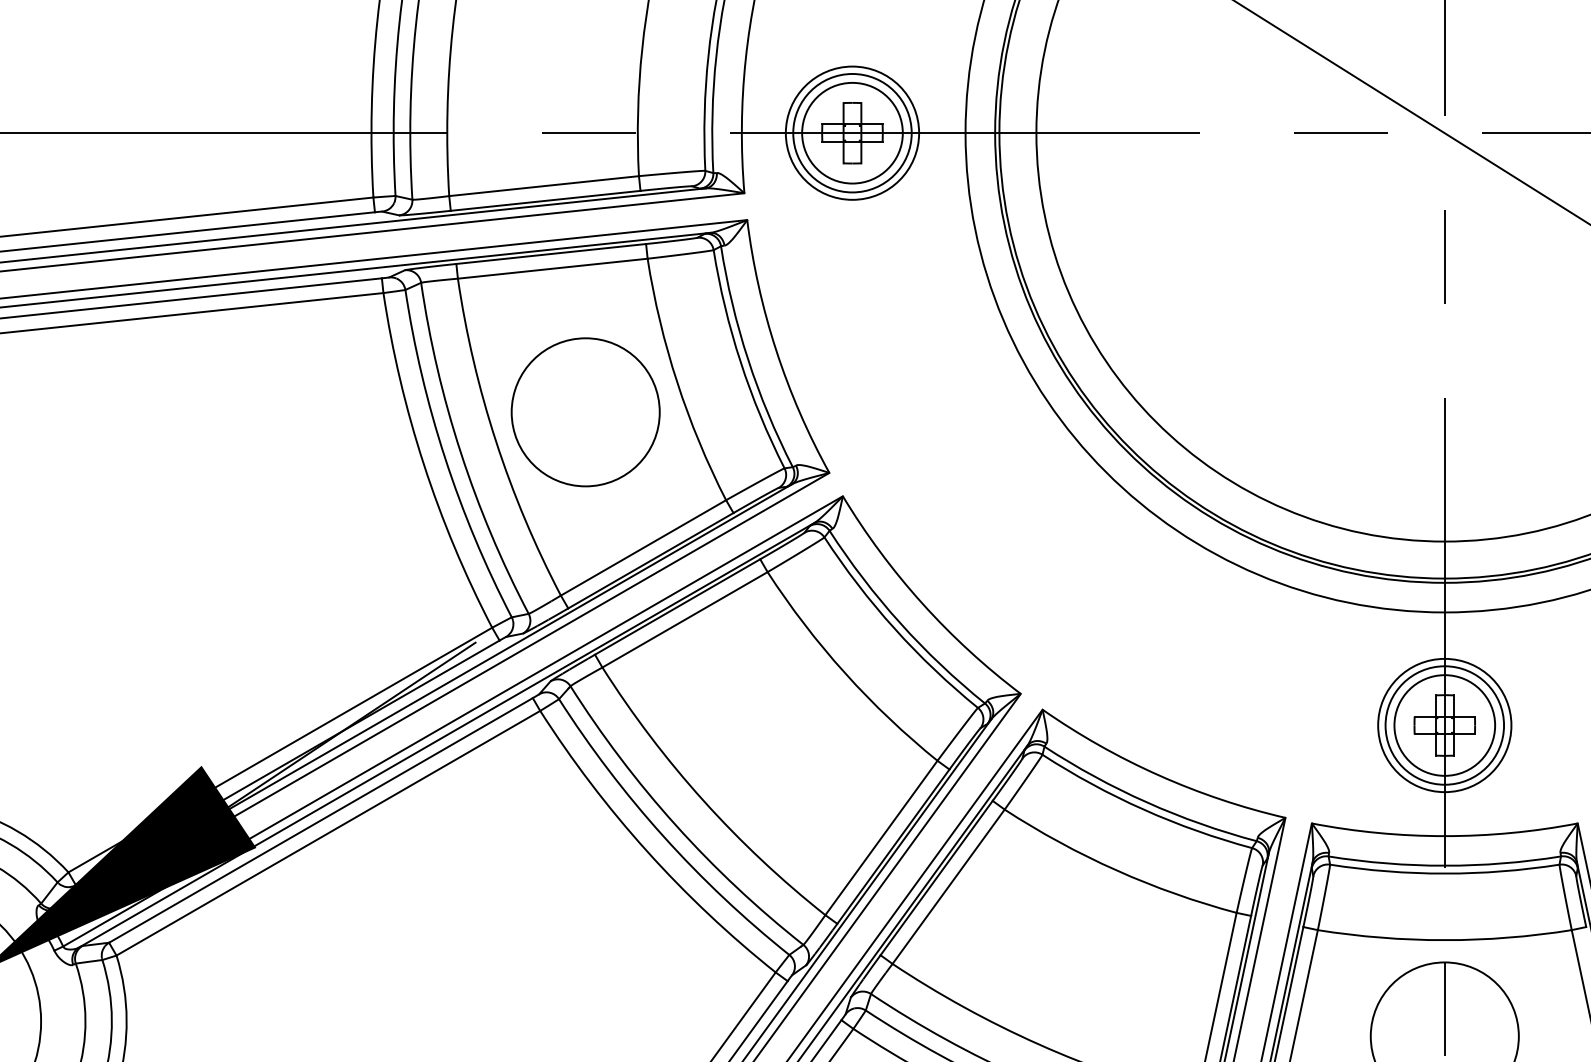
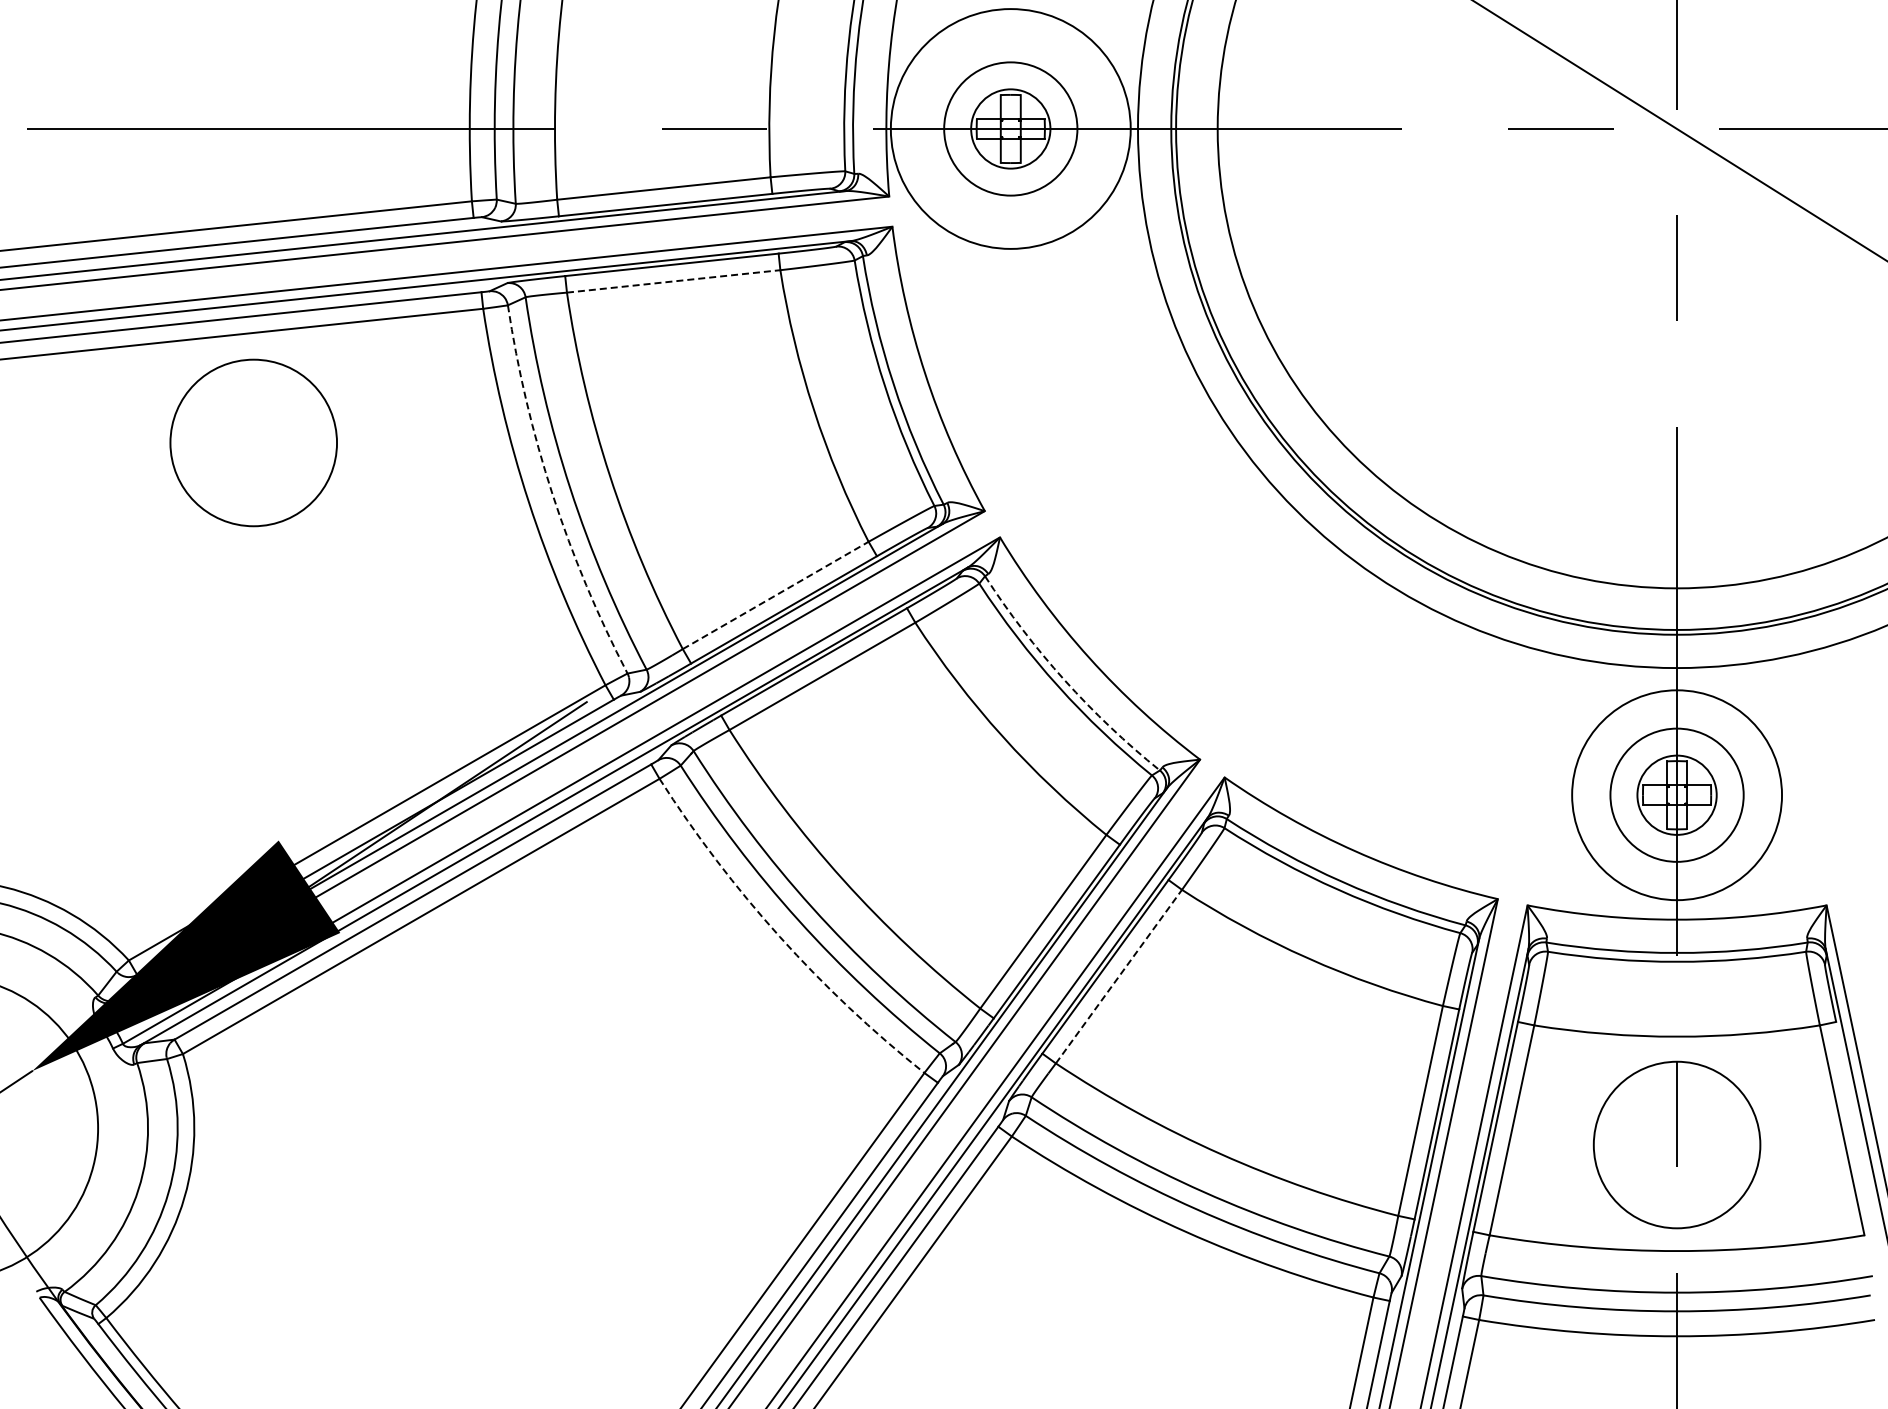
circle: (852, 132) -> (1010, 128), size x0.7
circle: (852, 132) -> (1010, 128), size x1.6
line: (553, 268) -> (674, 281), solid -> dashed
circle: (585, 411) -> (253, 442), moved
arc: (445, 458) -> (552, 494), solid -> dashed
line: (644, 547) -> (776, 595), solid -> dashed
arc: (900, 623) -> (1064, 680), solid -> dashed
circle: (1444, 724) -> (1676, 794), size x0.7
circle: (1445, 725) -> (1677, 795), size x1.4
arc: (646, 851) -> (779, 936), solid -> dashed
line: (949, 886) -> (1119, 976), solid -> dashed

